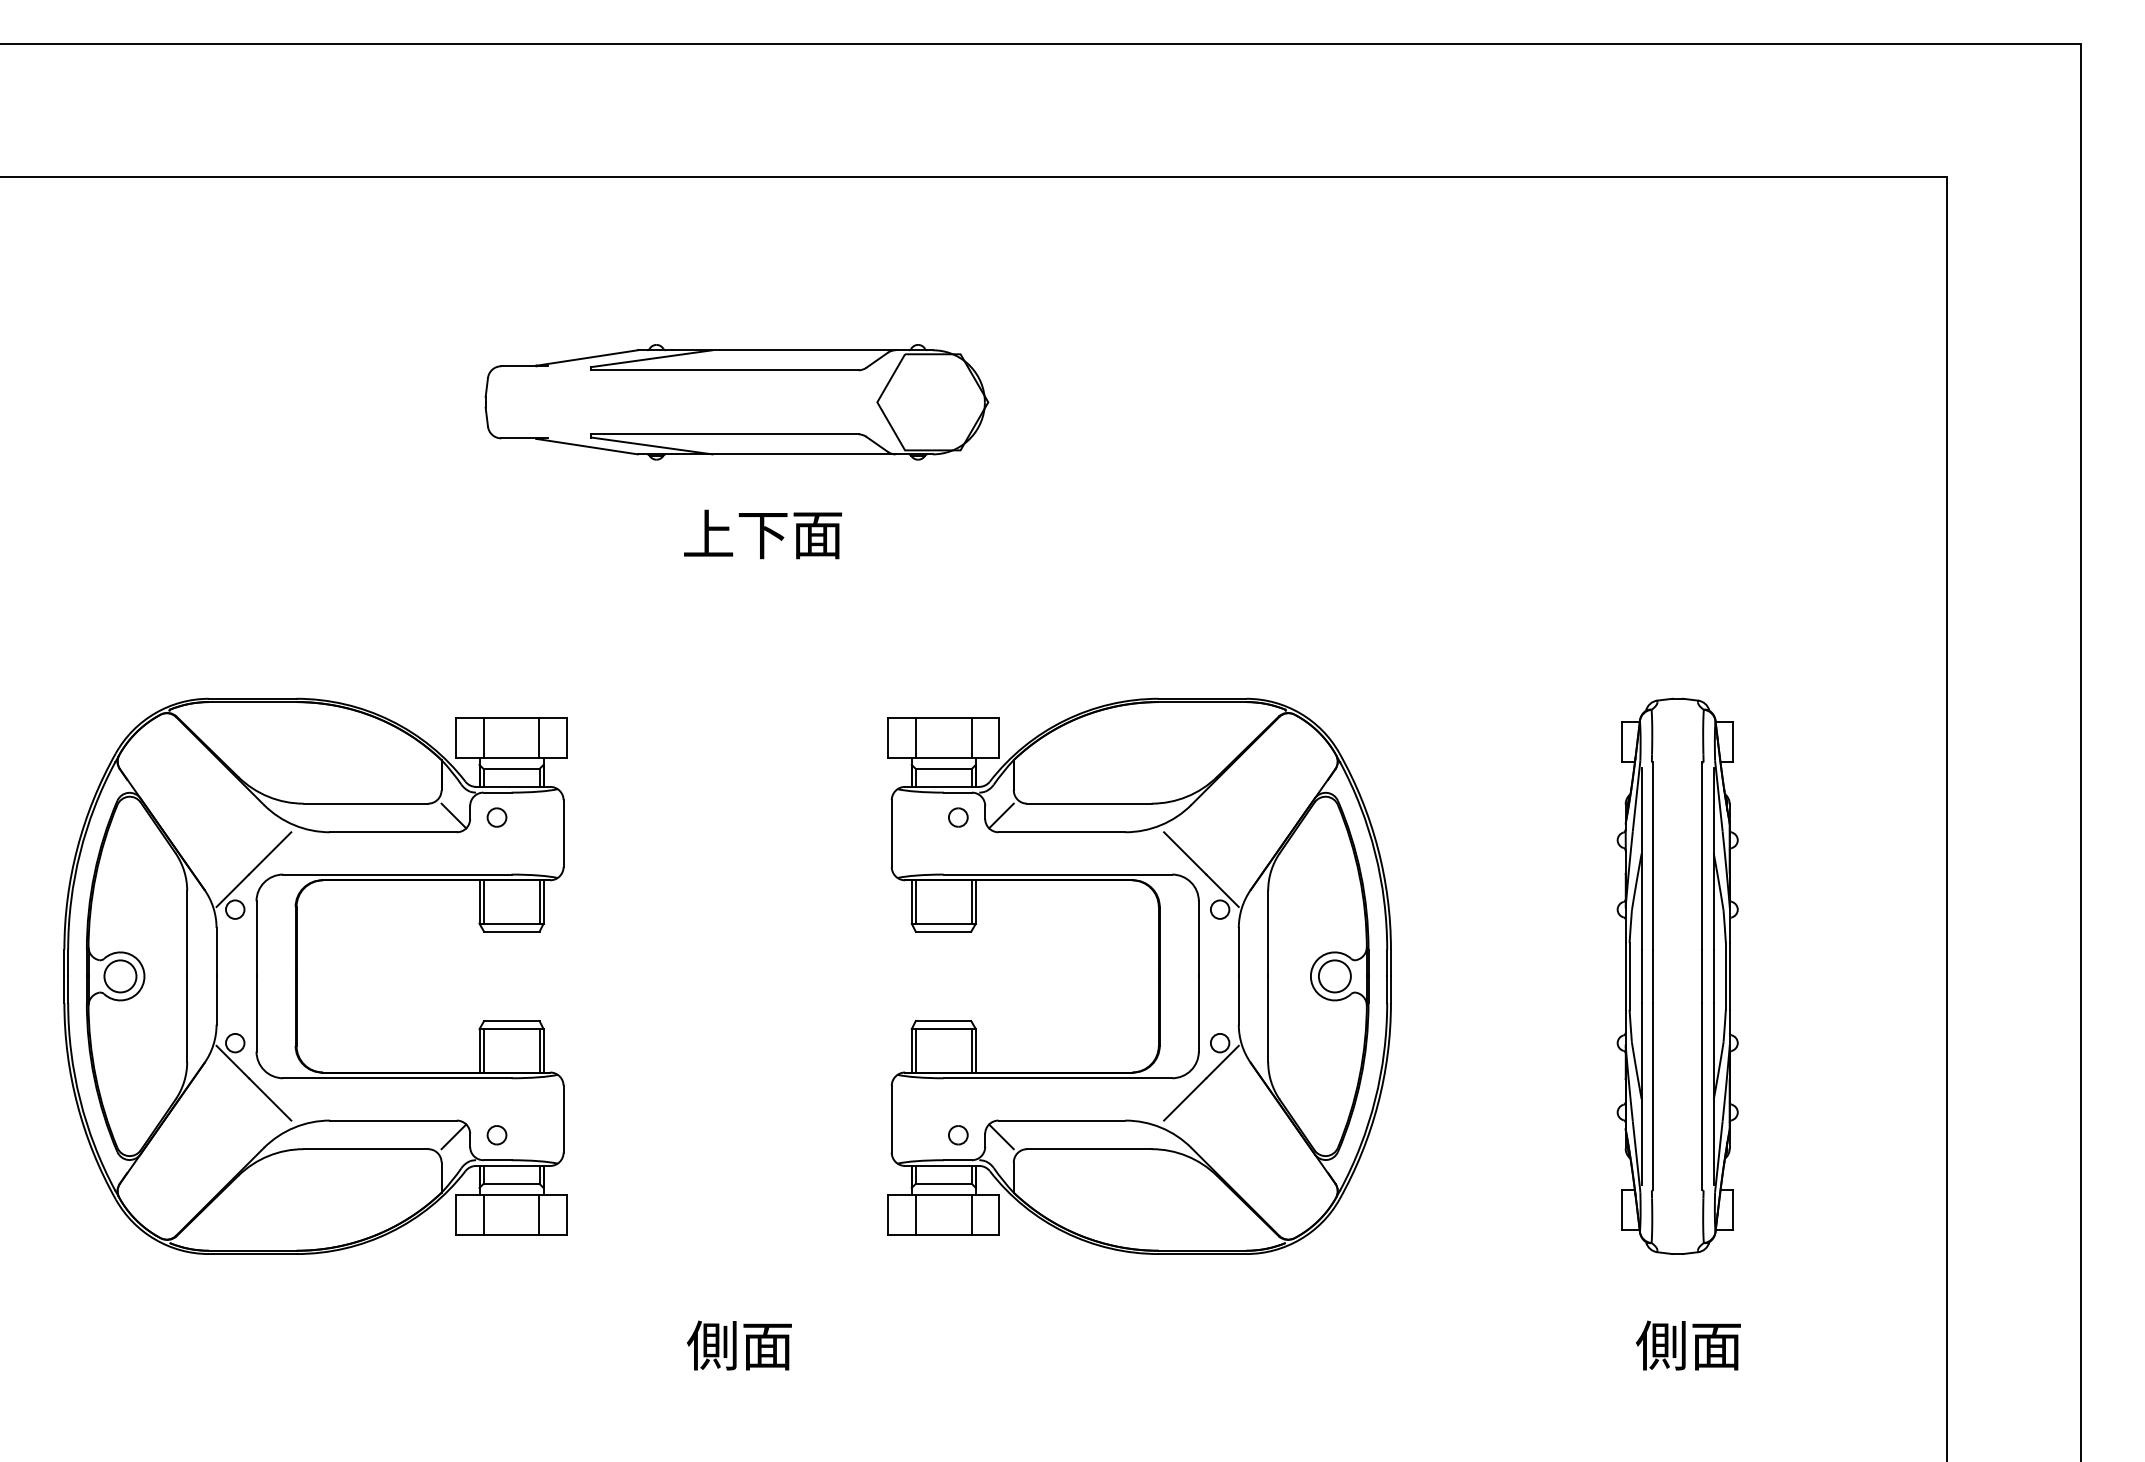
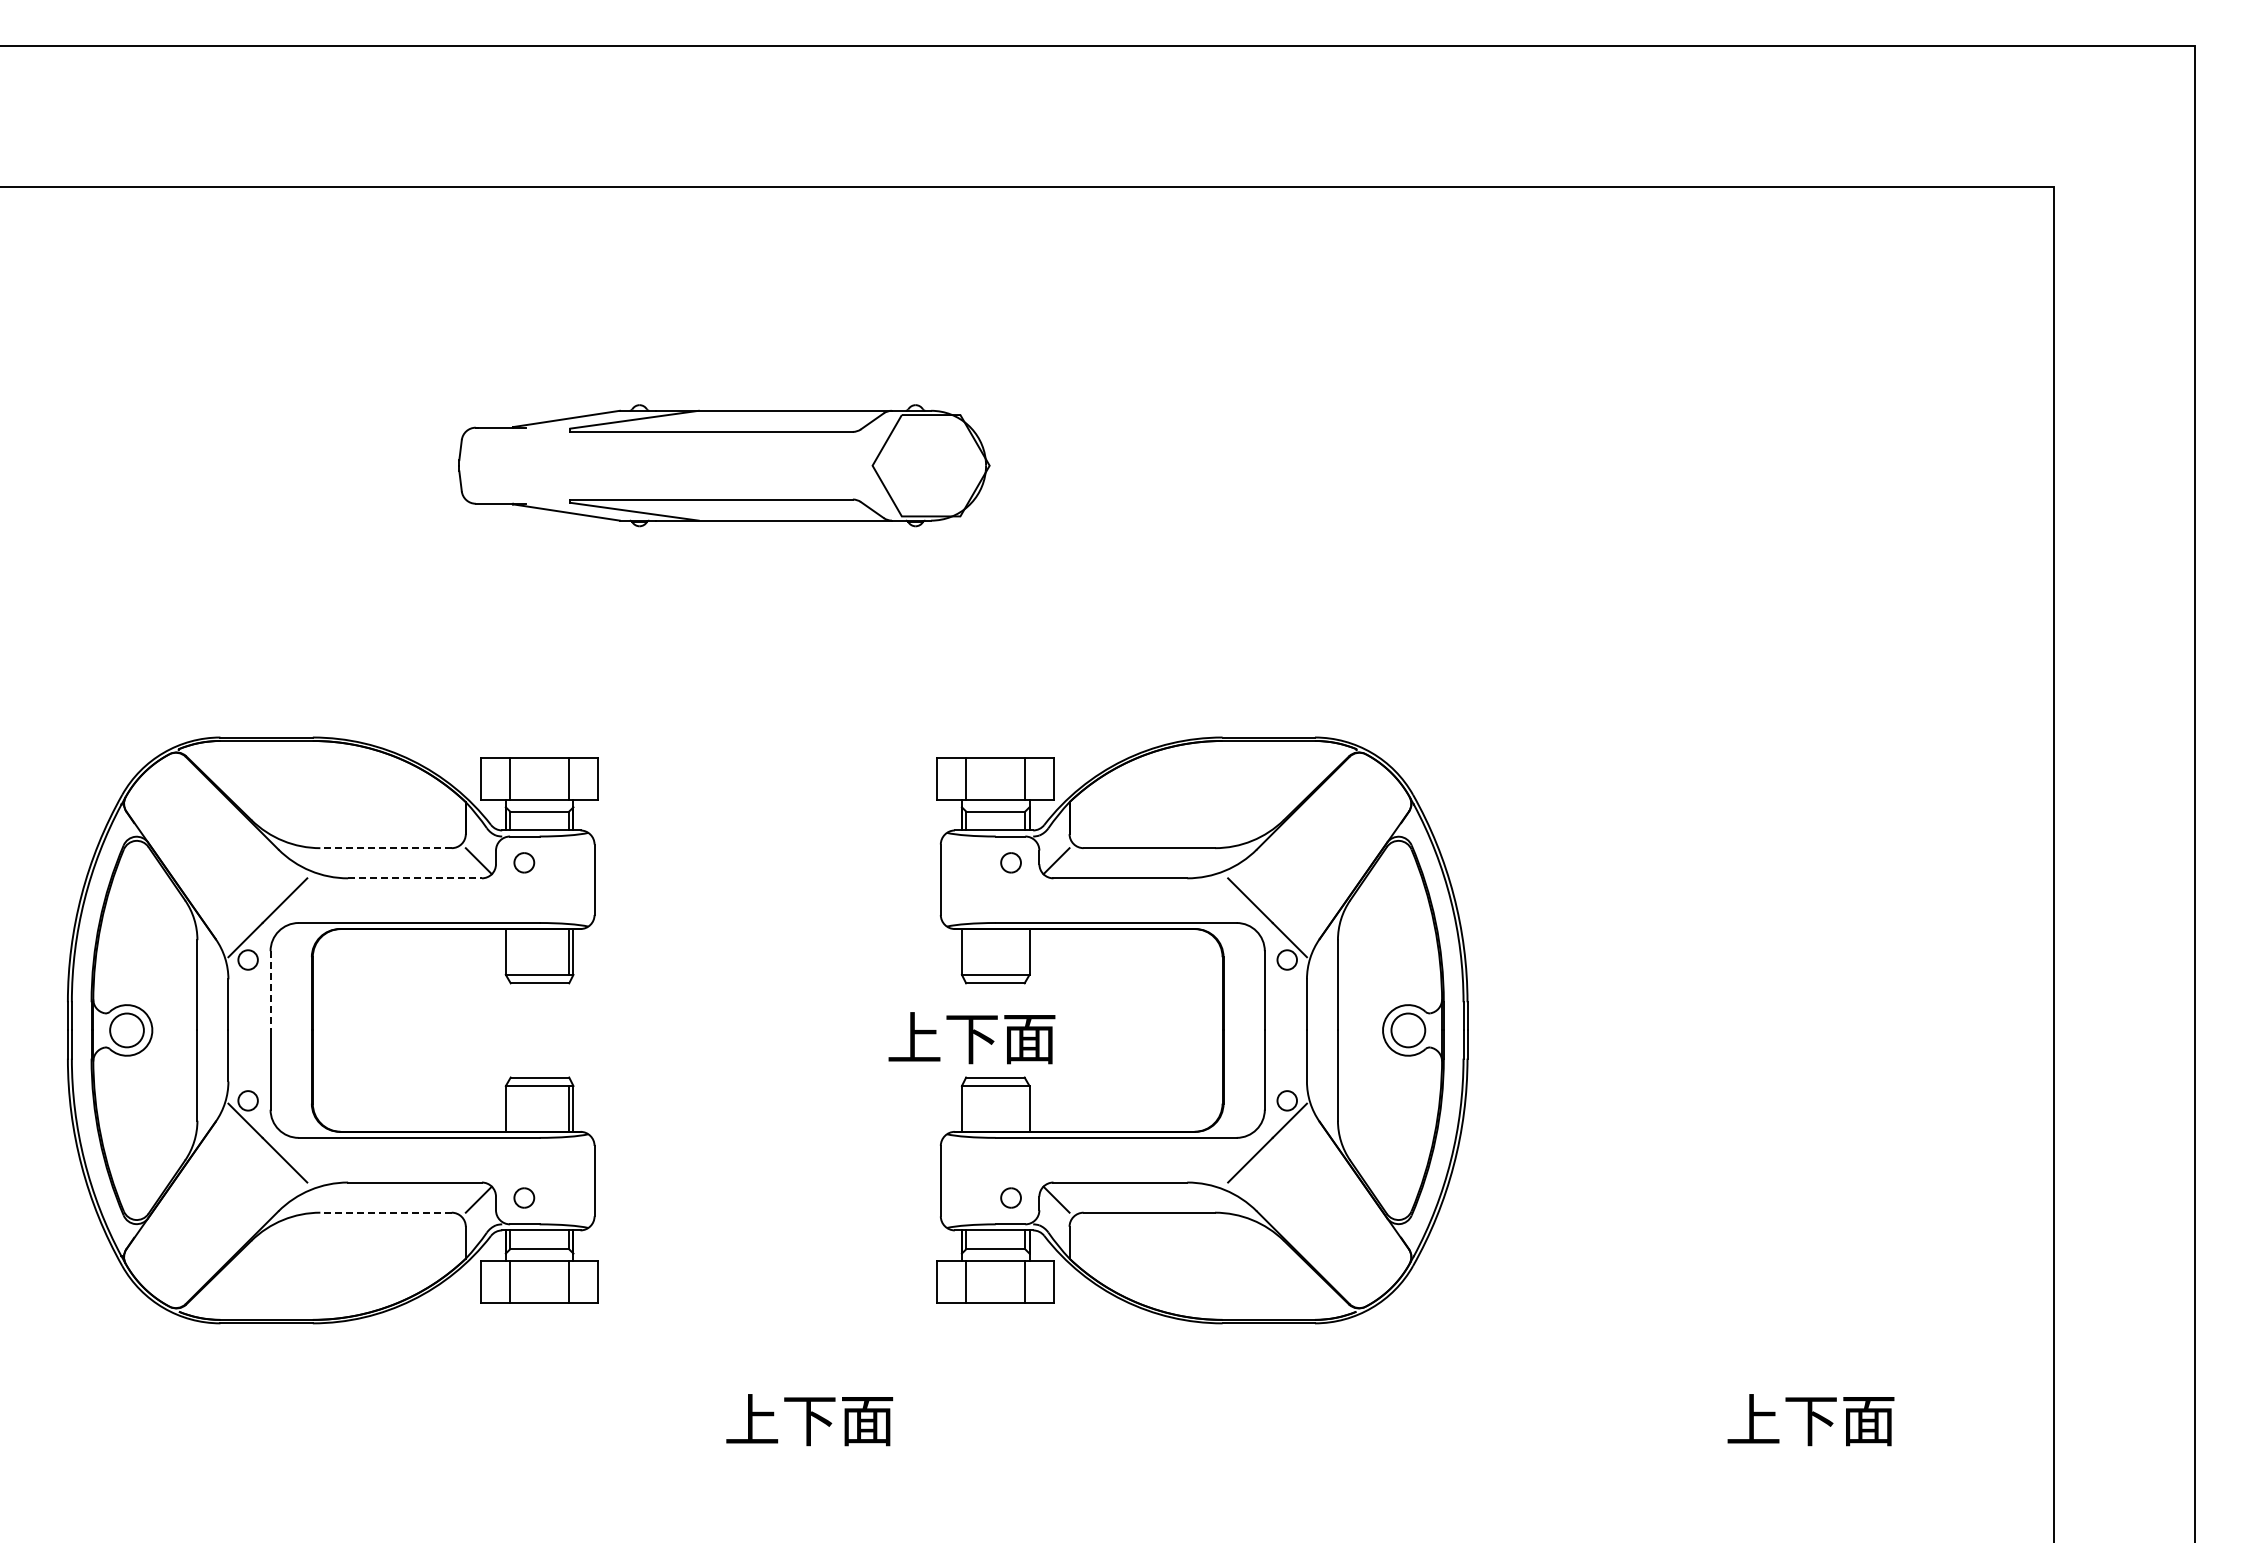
part: (736, 402) -> (724, 465), moved
text: (762, 534) -> (971, 1038), moved
line: (366, 803) -> (386, 848), solid -> dashed
line: (393, 832) -> (415, 878), solid -> dashed
line: (483, 901) -> (510, 951), removed
line: (916, 901) -> (966, 951), removed
line: (972, 901) -> (1025, 951), removed
line: (256, 938) -> (270, 990), solid -> dashed
part: (1677, 976) -> (1769, 1030), removed
line: (483, 1050) -> (510, 1108), removed
line: (916, 1050) -> (966, 1108), removed
line: (972, 1050) -> (1025, 1108), removed
line: (366, 1148) -> (386, 1212), solid -> dashed
text: (766, 1345) -> (808, 1419), 側面 -> 上下面
text: (1716, 1345) -> (1810, 1419), 側面 -> 上下面

